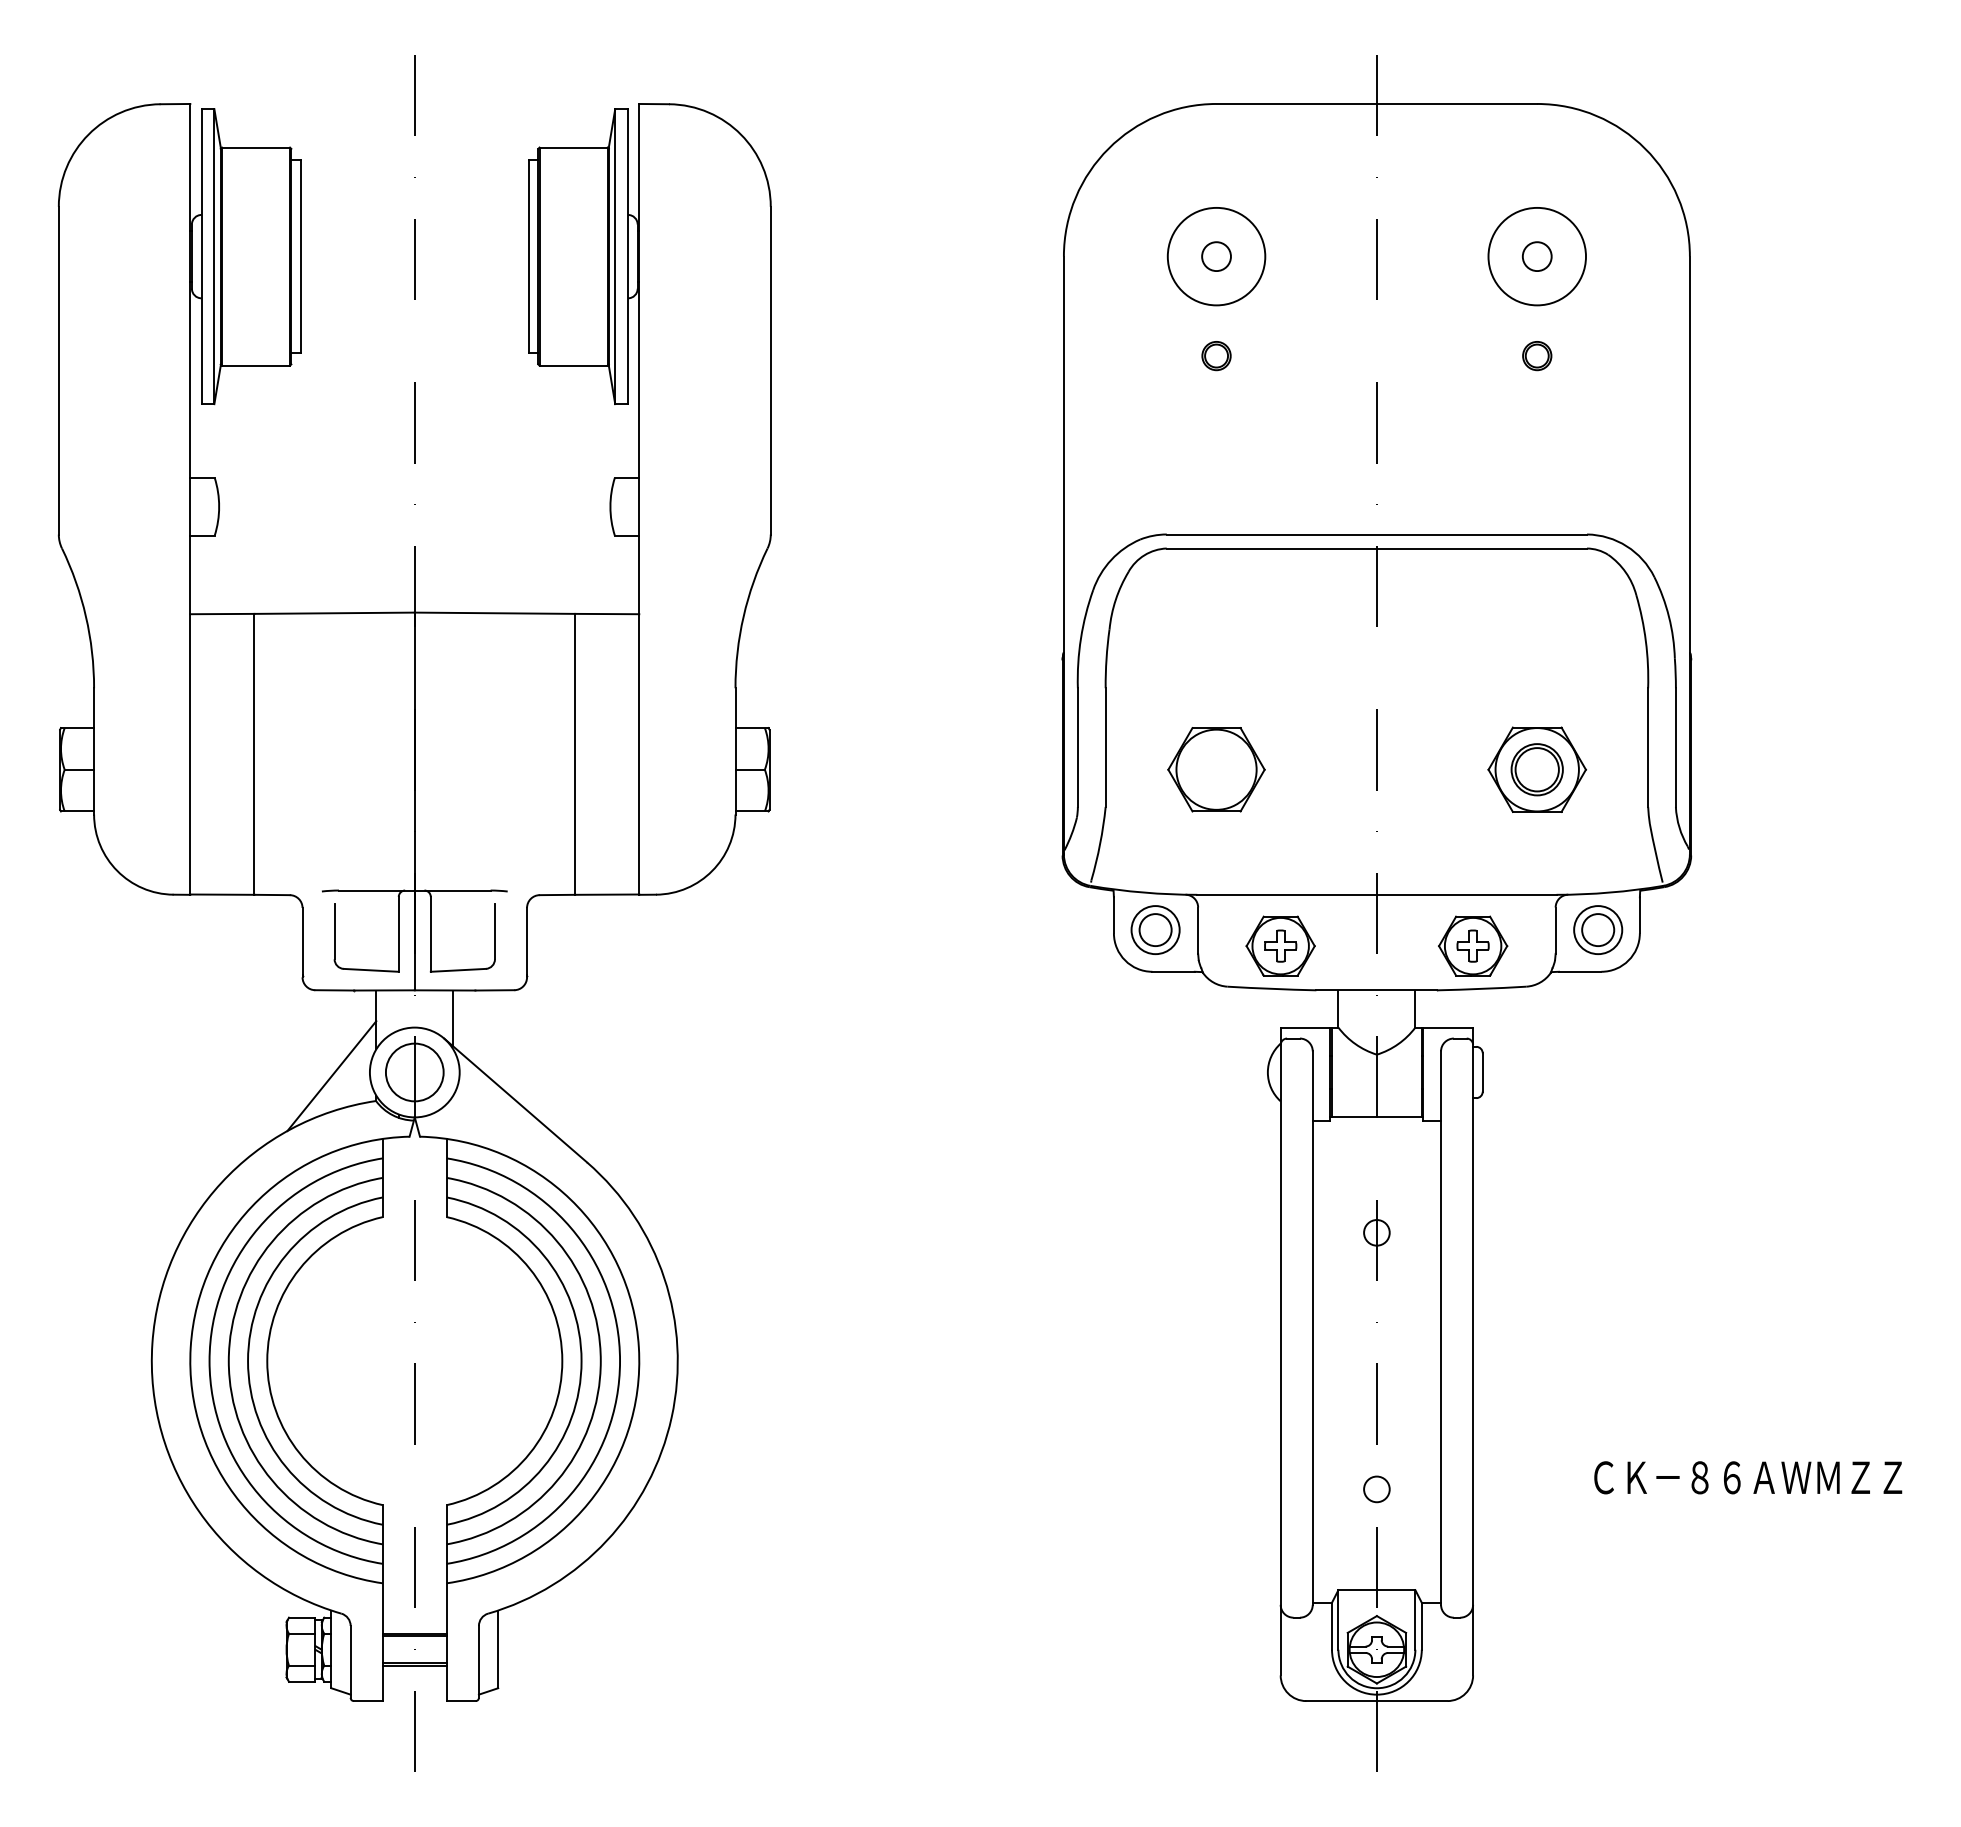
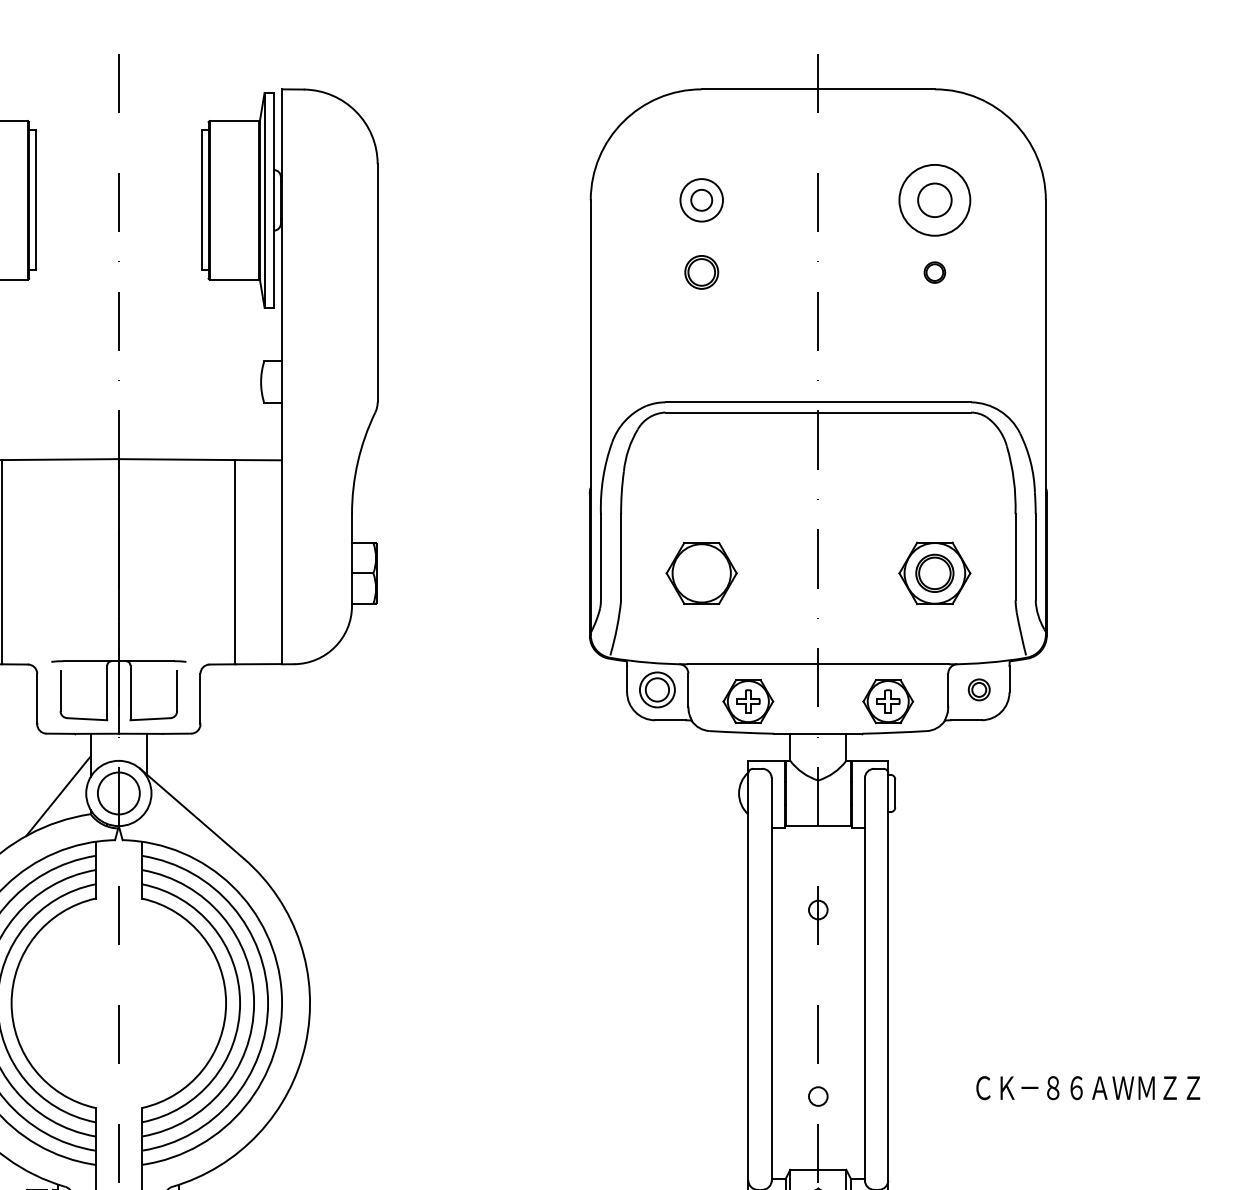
circle: (1216, 256) -> (701, 200), size x0.6
circle: (1536, 256) -> (934, 200), size x1.6
part: (1216, 356) -> (701, 272), size x1.6
part: (1598, 929) -> (979, 689), size x0.6

